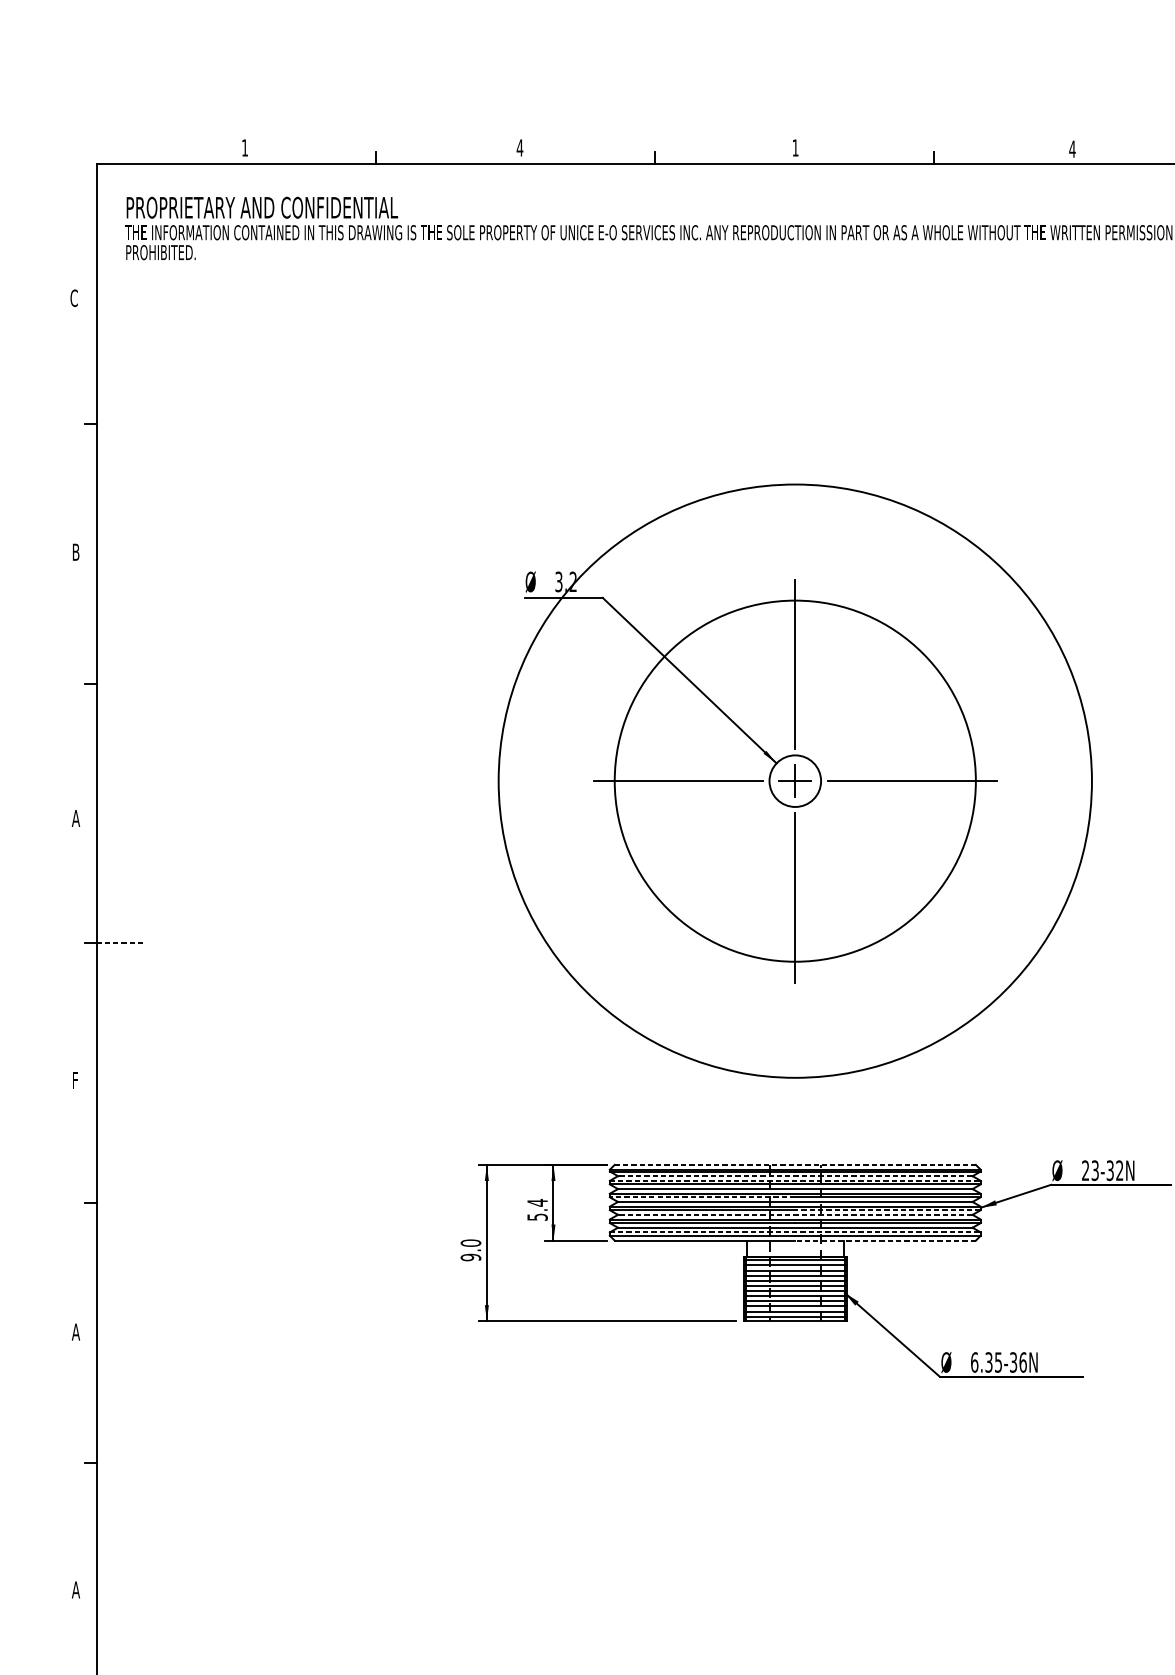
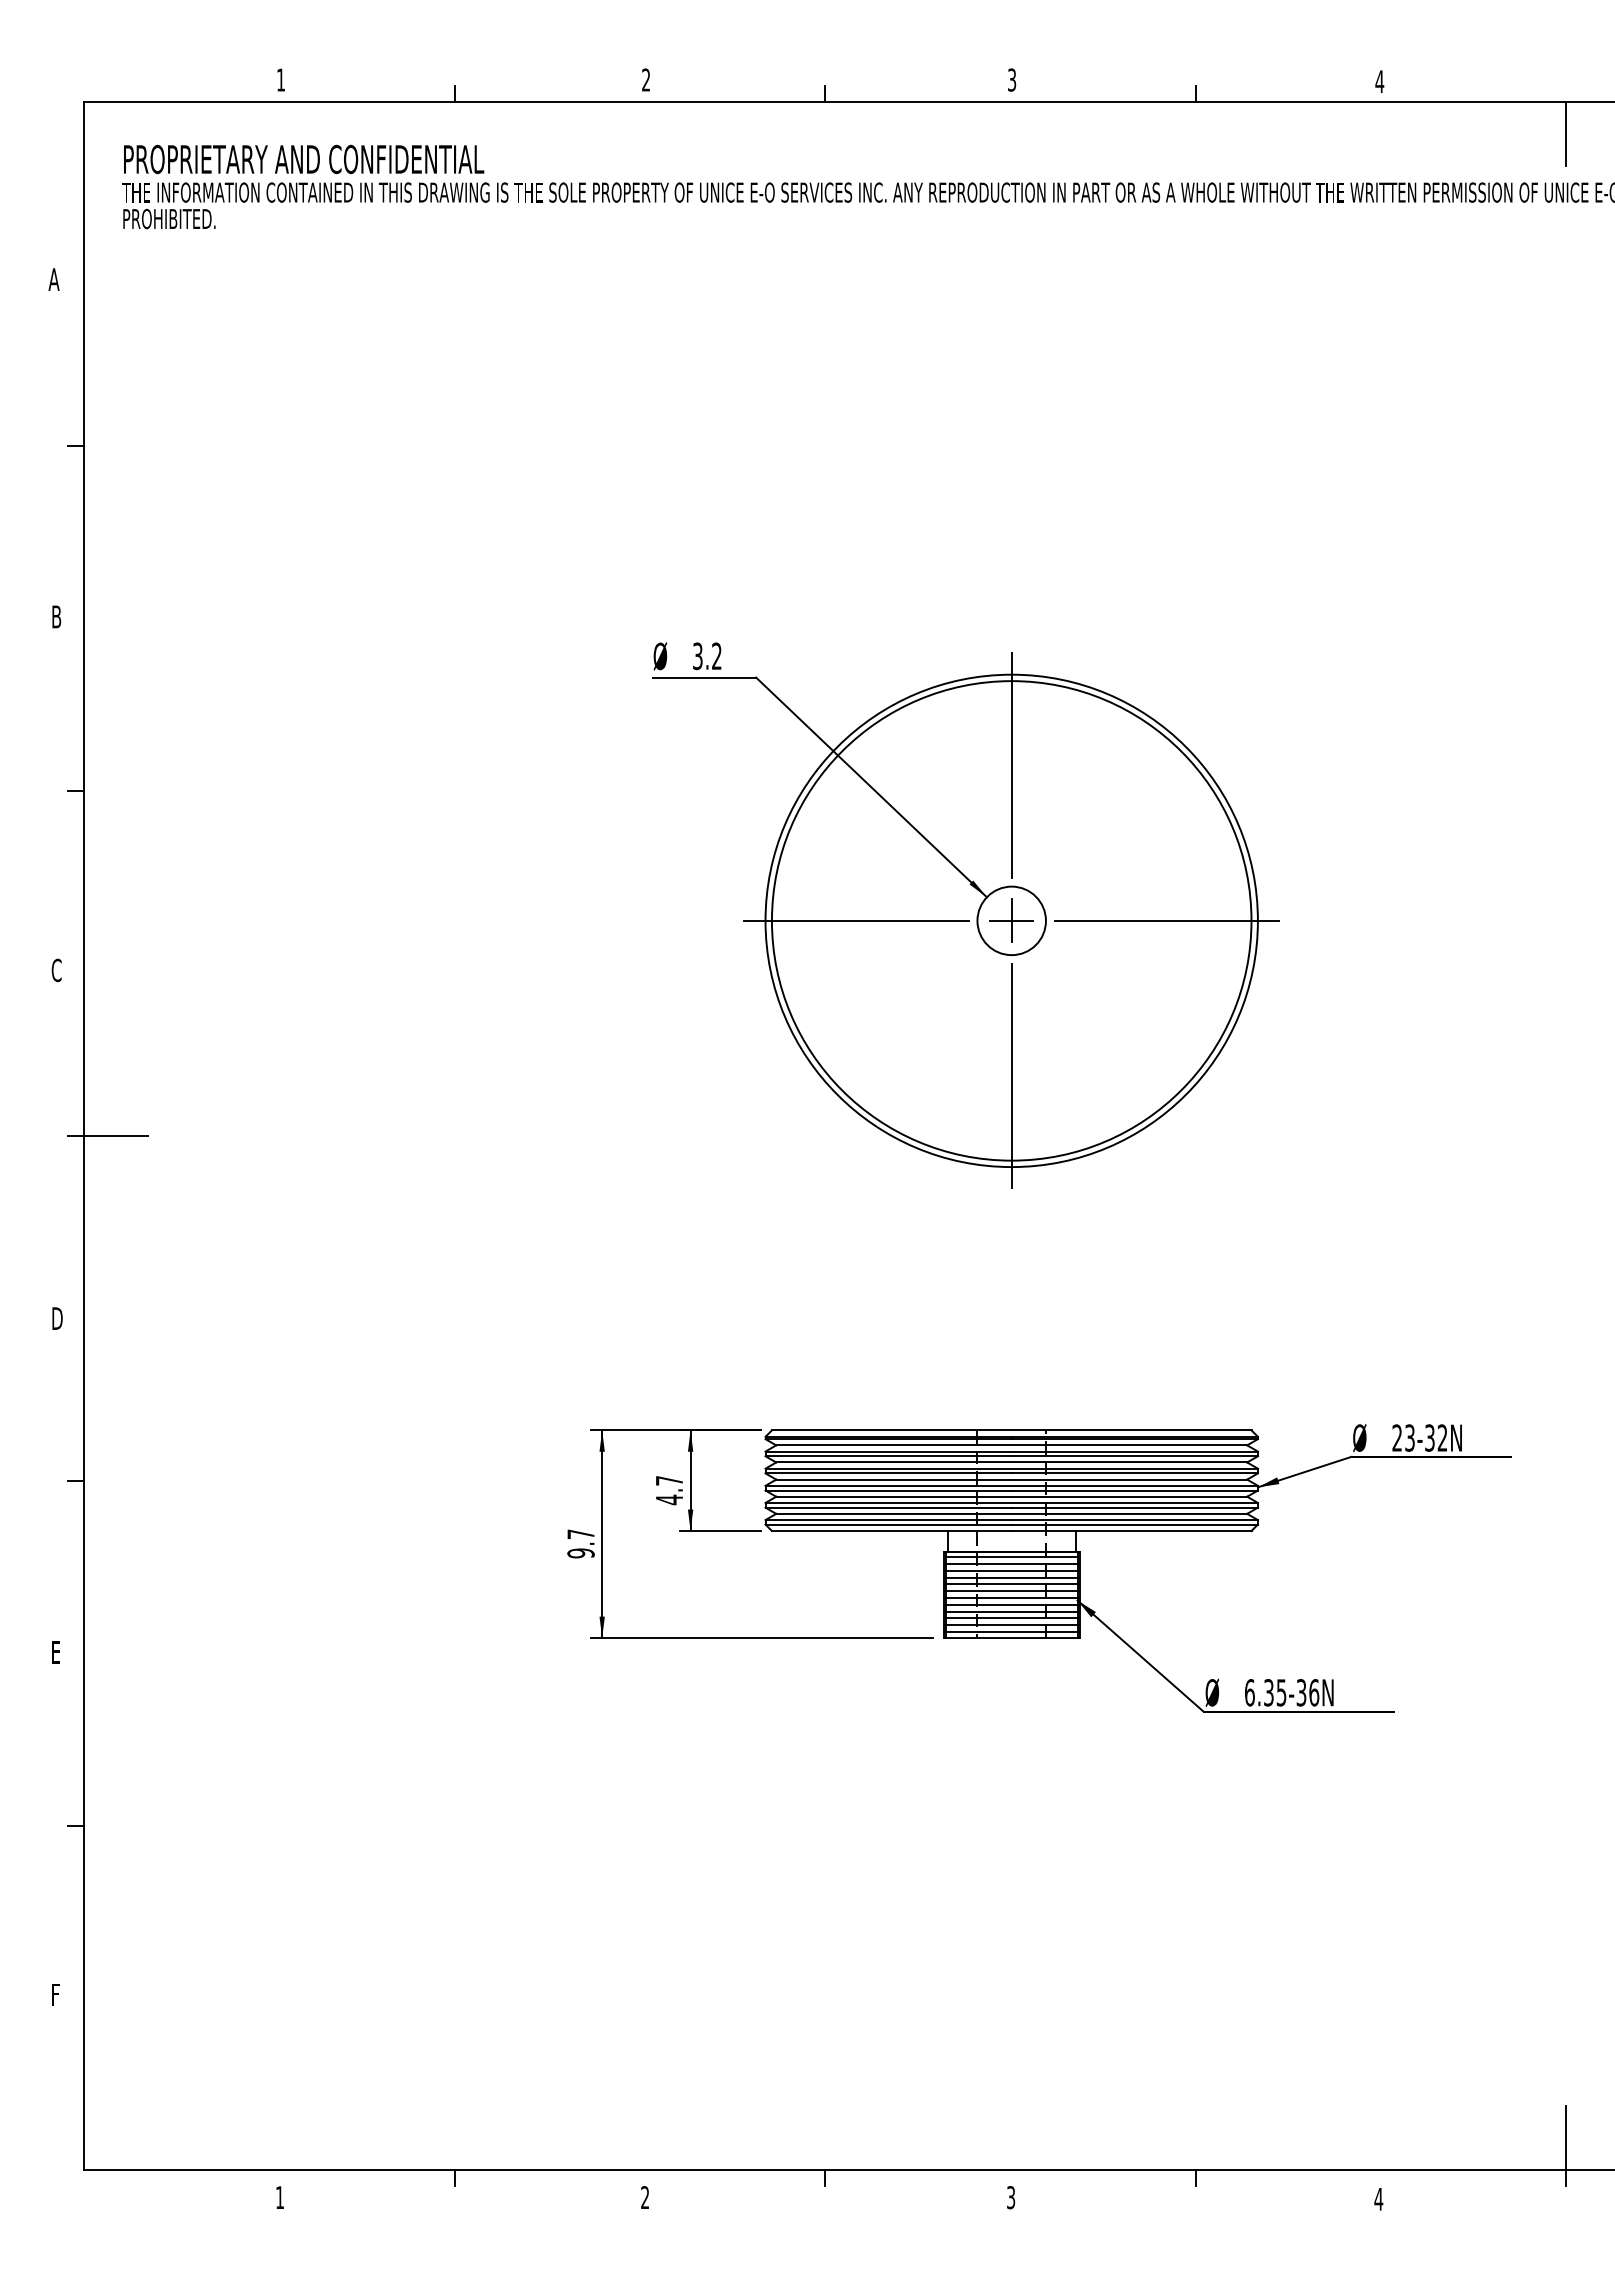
text: (519, 147) -> (645, 79), 4 -> 2
text: (795, 147) -> (1012, 79), 1 -> 3
text: (73, 298) -> (53, 279), C -> A
circle: (795, 780) -> (1011, 920), size x0.62
text: (75, 818) -> (56, 970), A -> C
line: (121, 943) -> (116, 1136), dashed -> solid
text: (76, 1080) -> (57, 1318), F -> D
line: (795, 1164) -> (1011, 1430), dashed -> solid
line: (795, 1176) -> (1011, 1445), dashed -> solid
line: (795, 1180) -> (1012, 1451), dashed -> solid
line: (702, 1197) -> (888, 1473), dashed -> solid
text: (537, 1210) -> (669, 1490), 5.4 -> 4.7
line: (887, 1210) -> (1134, 1490), dashed -> solid
line: (795, 1214) -> (1011, 1496), dashed -> solid
line: (795, 1232) -> (1012, 1520), dashed -> solid
line: (885, 1240) -> (1131, 1530), dashed -> solid
text: (470, 1243) -> (580, 1534), 9.0 -> 9.7
text: (75, 1332) -> (56, 1652), A -> E
text: (75, 1589) -> (56, 1994), A -> F

